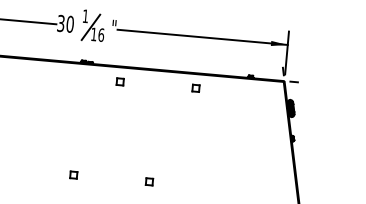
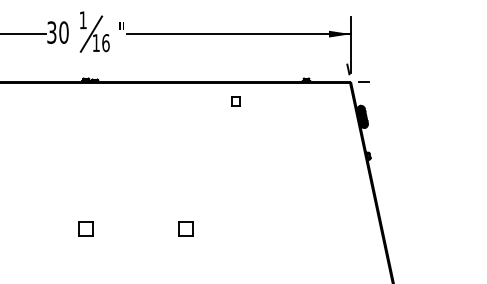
part: (120, 81) -> (136, 101), removed
part: (73, 175) -> (86, 229), size x1.6
part: (149, 181) -> (185, 229), size x1.6

